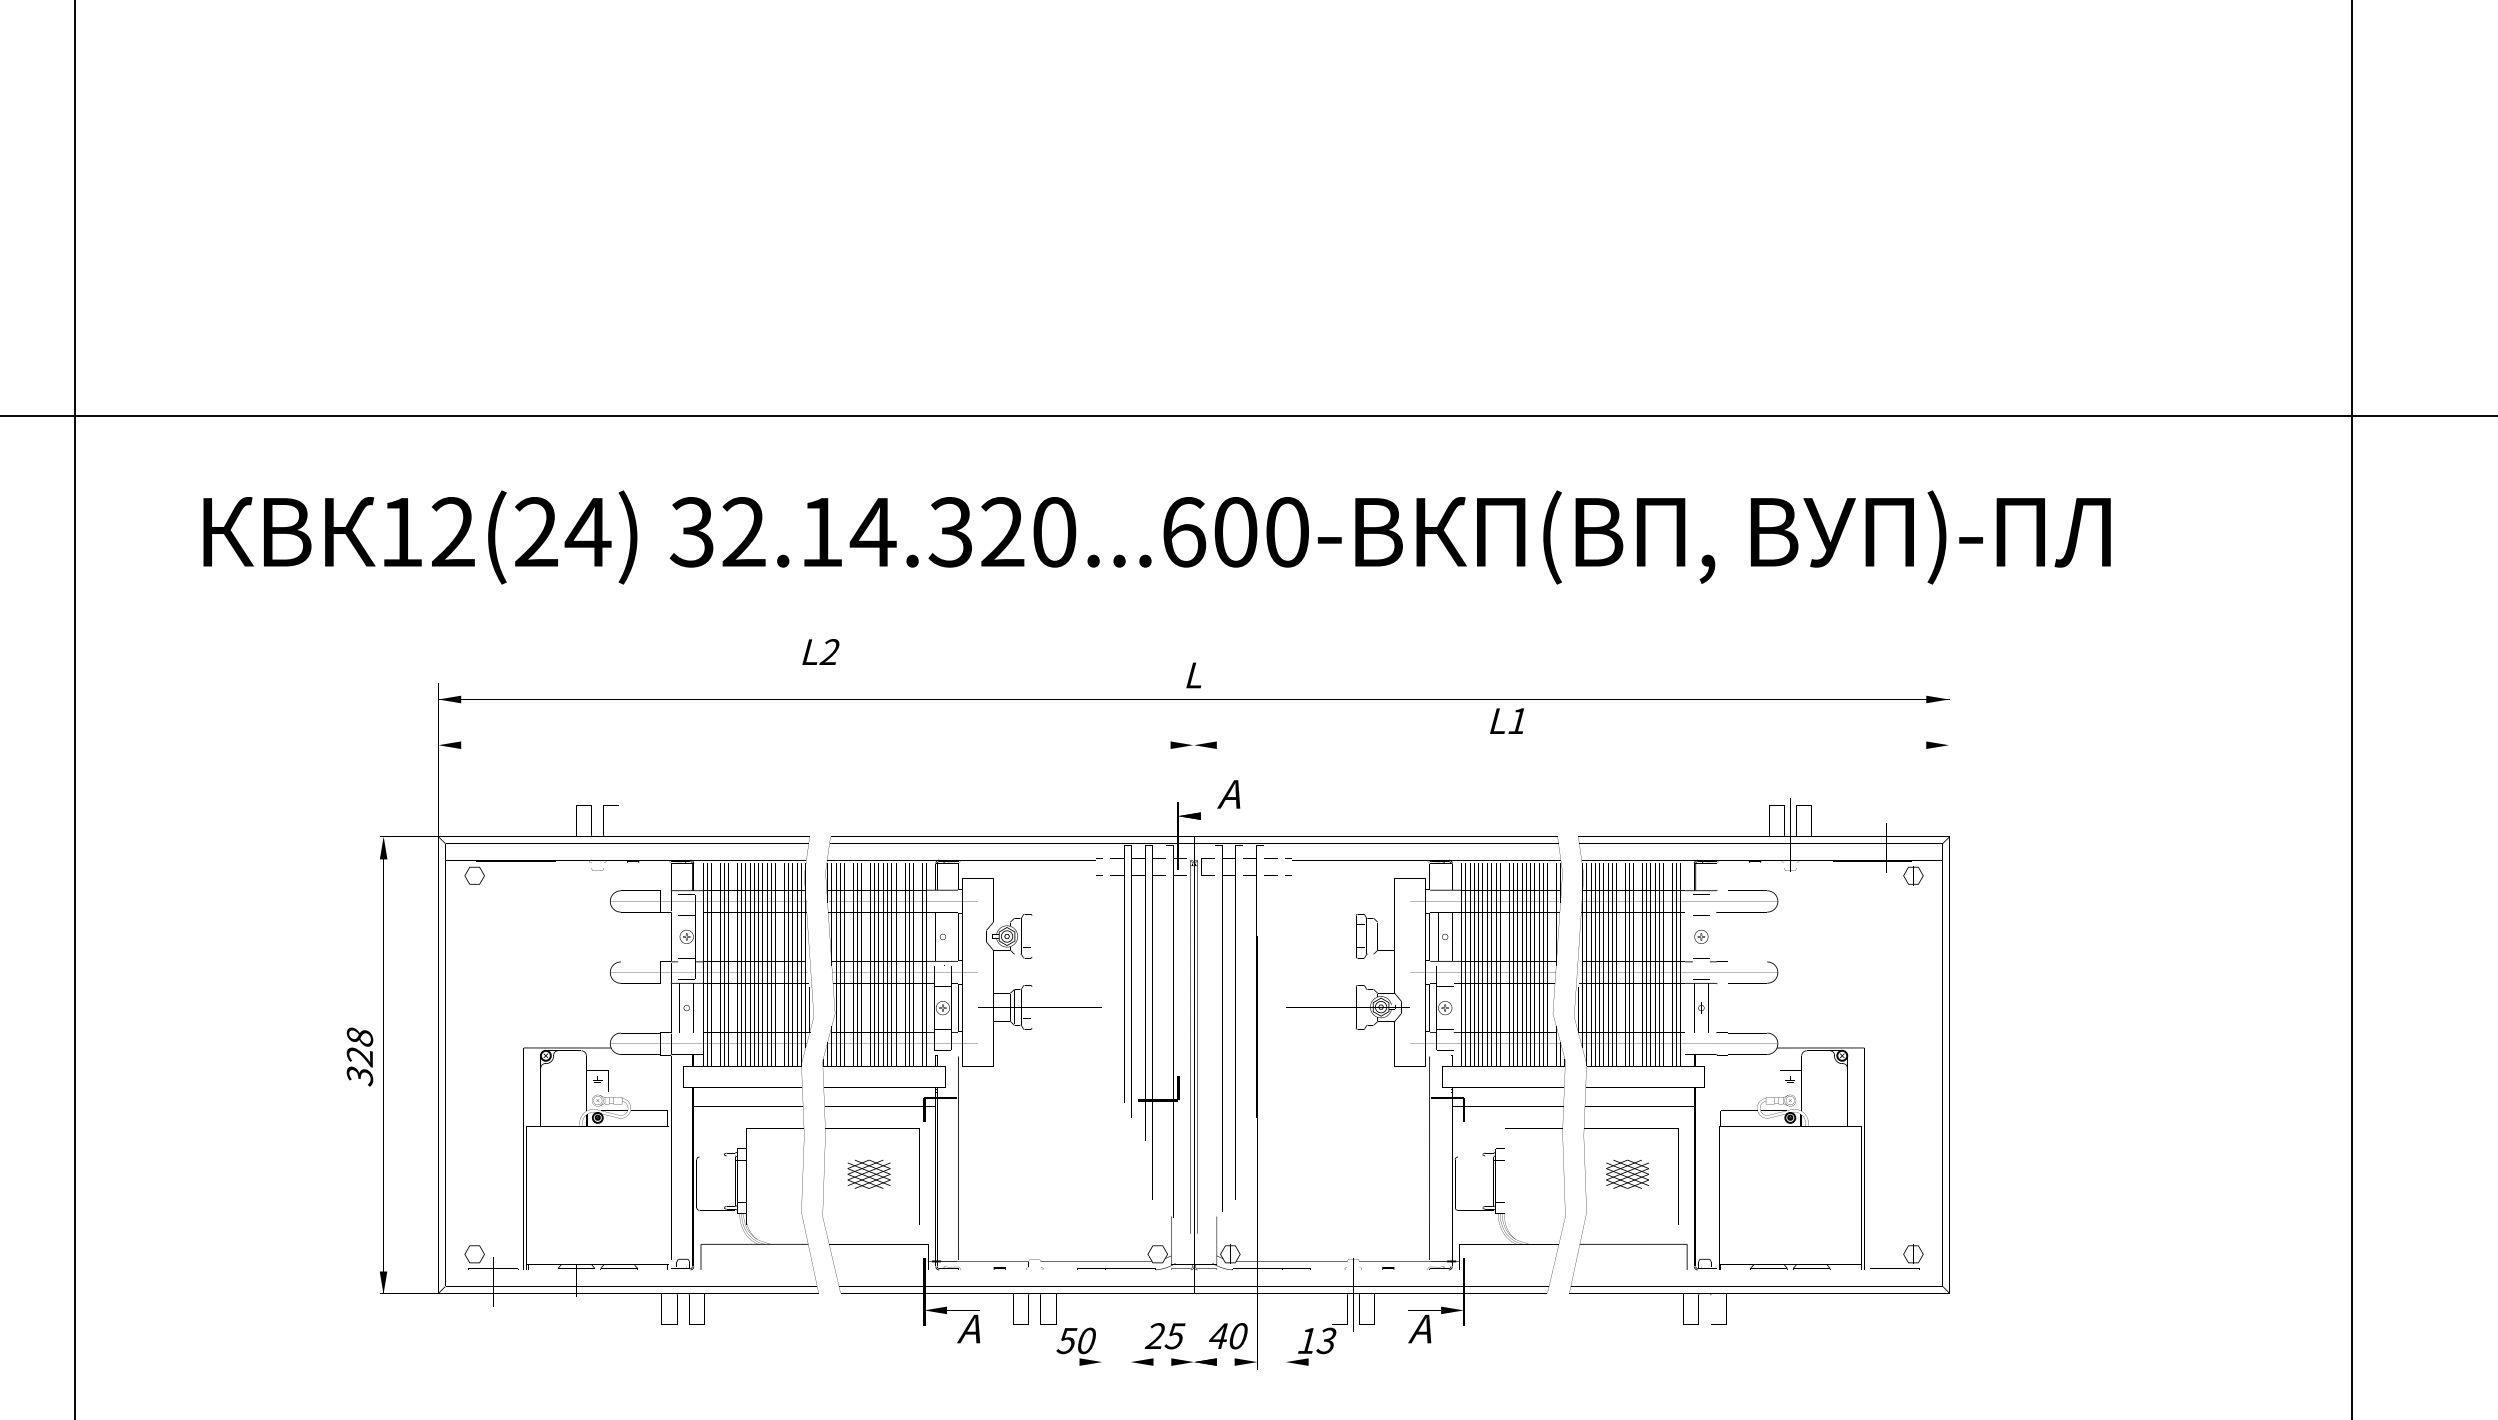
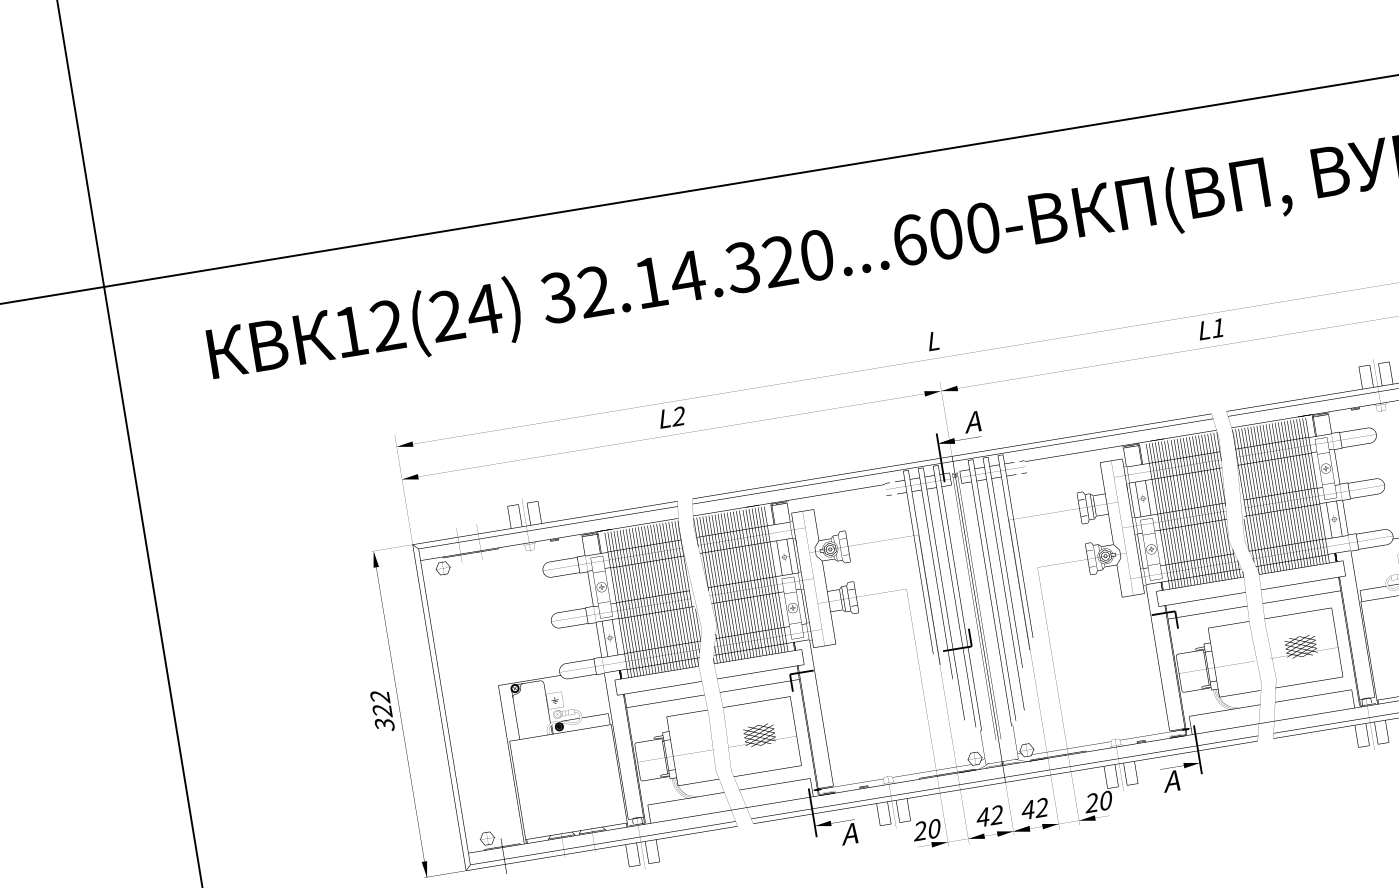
text: (820, 651) -> (671, 417), moved
text: (1506, 720) -> (1210, 328), moved
text: (359, 1037) -> (379, 697), 328 -> 322
text: (1164, 1336) -> (989, 816), 25 -> 42
text: (1237, 1336) -> (1041, 808), 40 -> 42
text: (1066, 1340) -> (919, 830), 50 -> 20
text: (1316, 1340) -> (1098, 801), 13 -> 20

